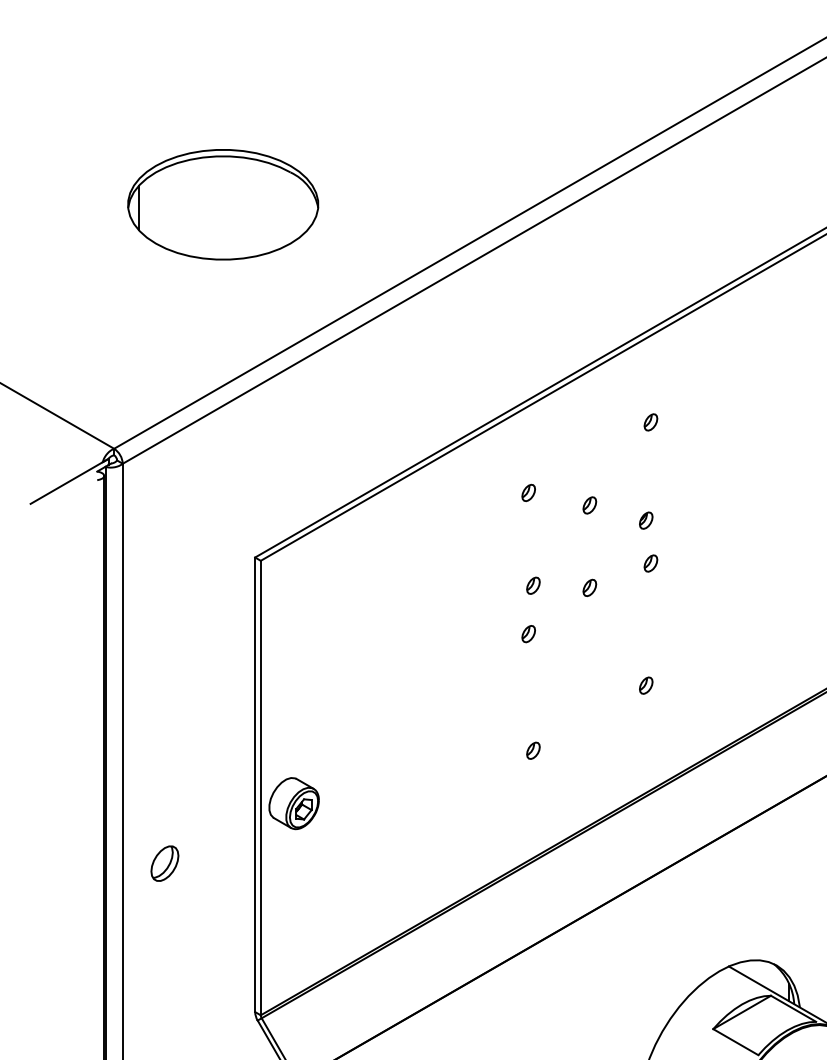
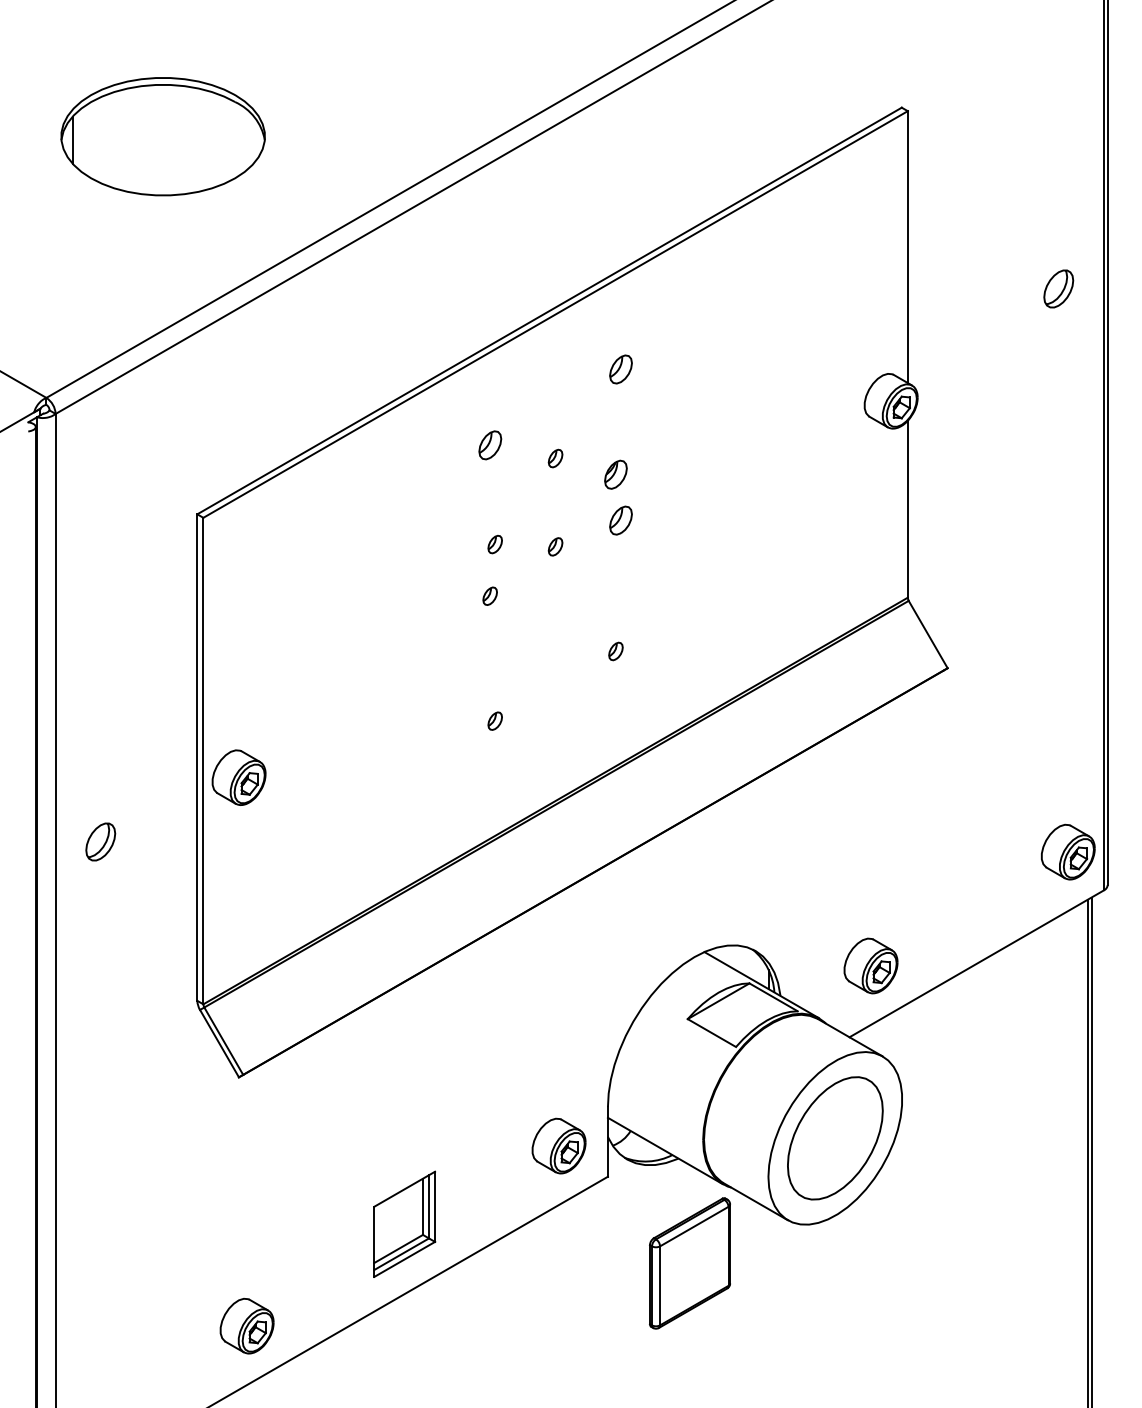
part: (650, 422) -> (620, 369), size x1.6
part: (528, 492) -> (489, 444), size x1.6
part: (645, 520) -> (615, 474), size x1.6
part: (650, 563) -> (620, 520), size x1.6

